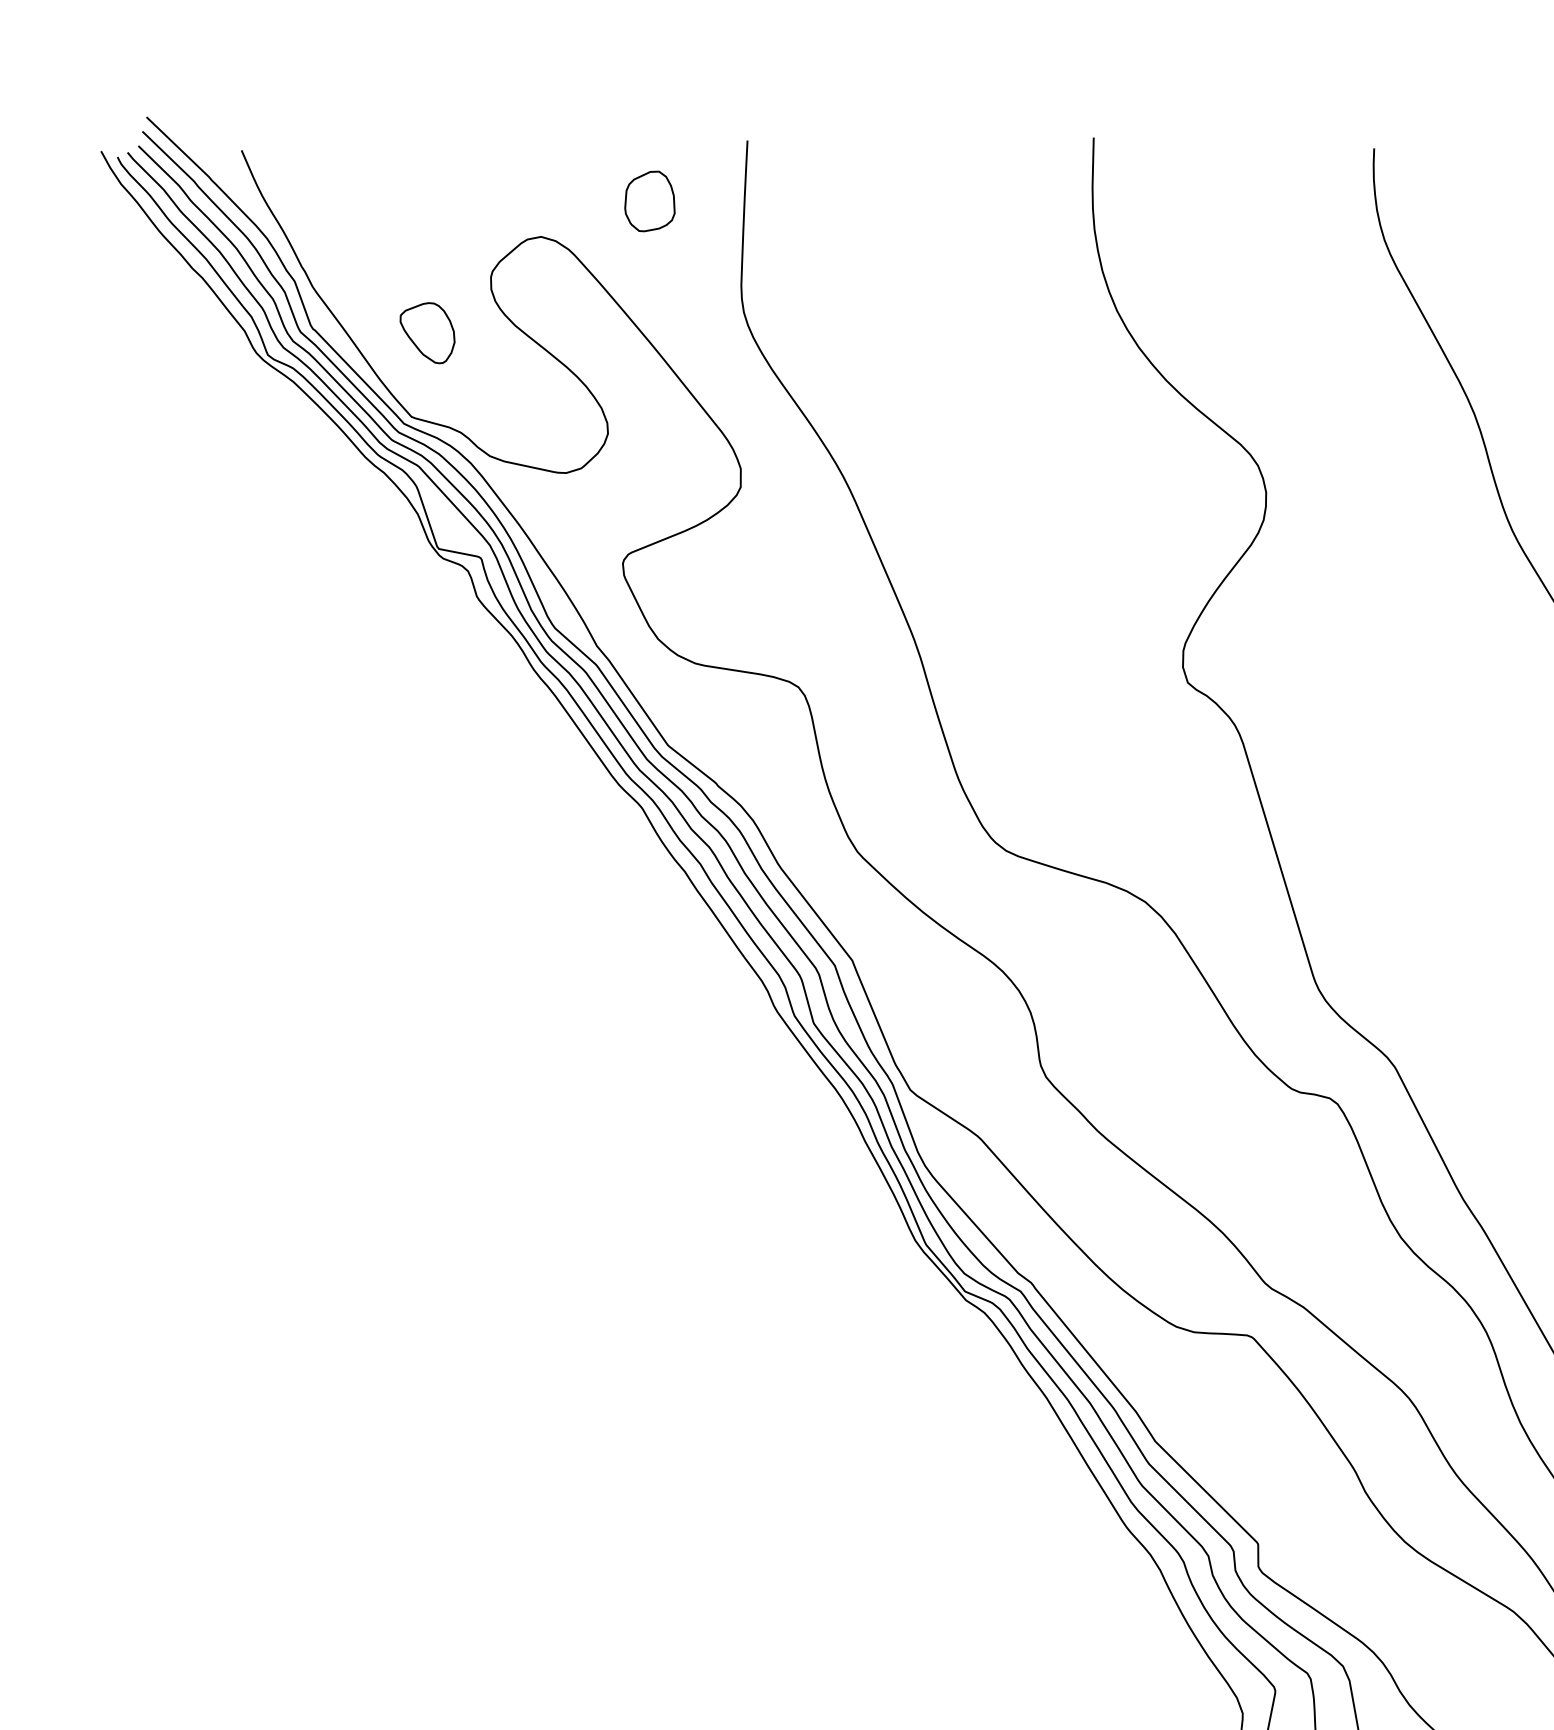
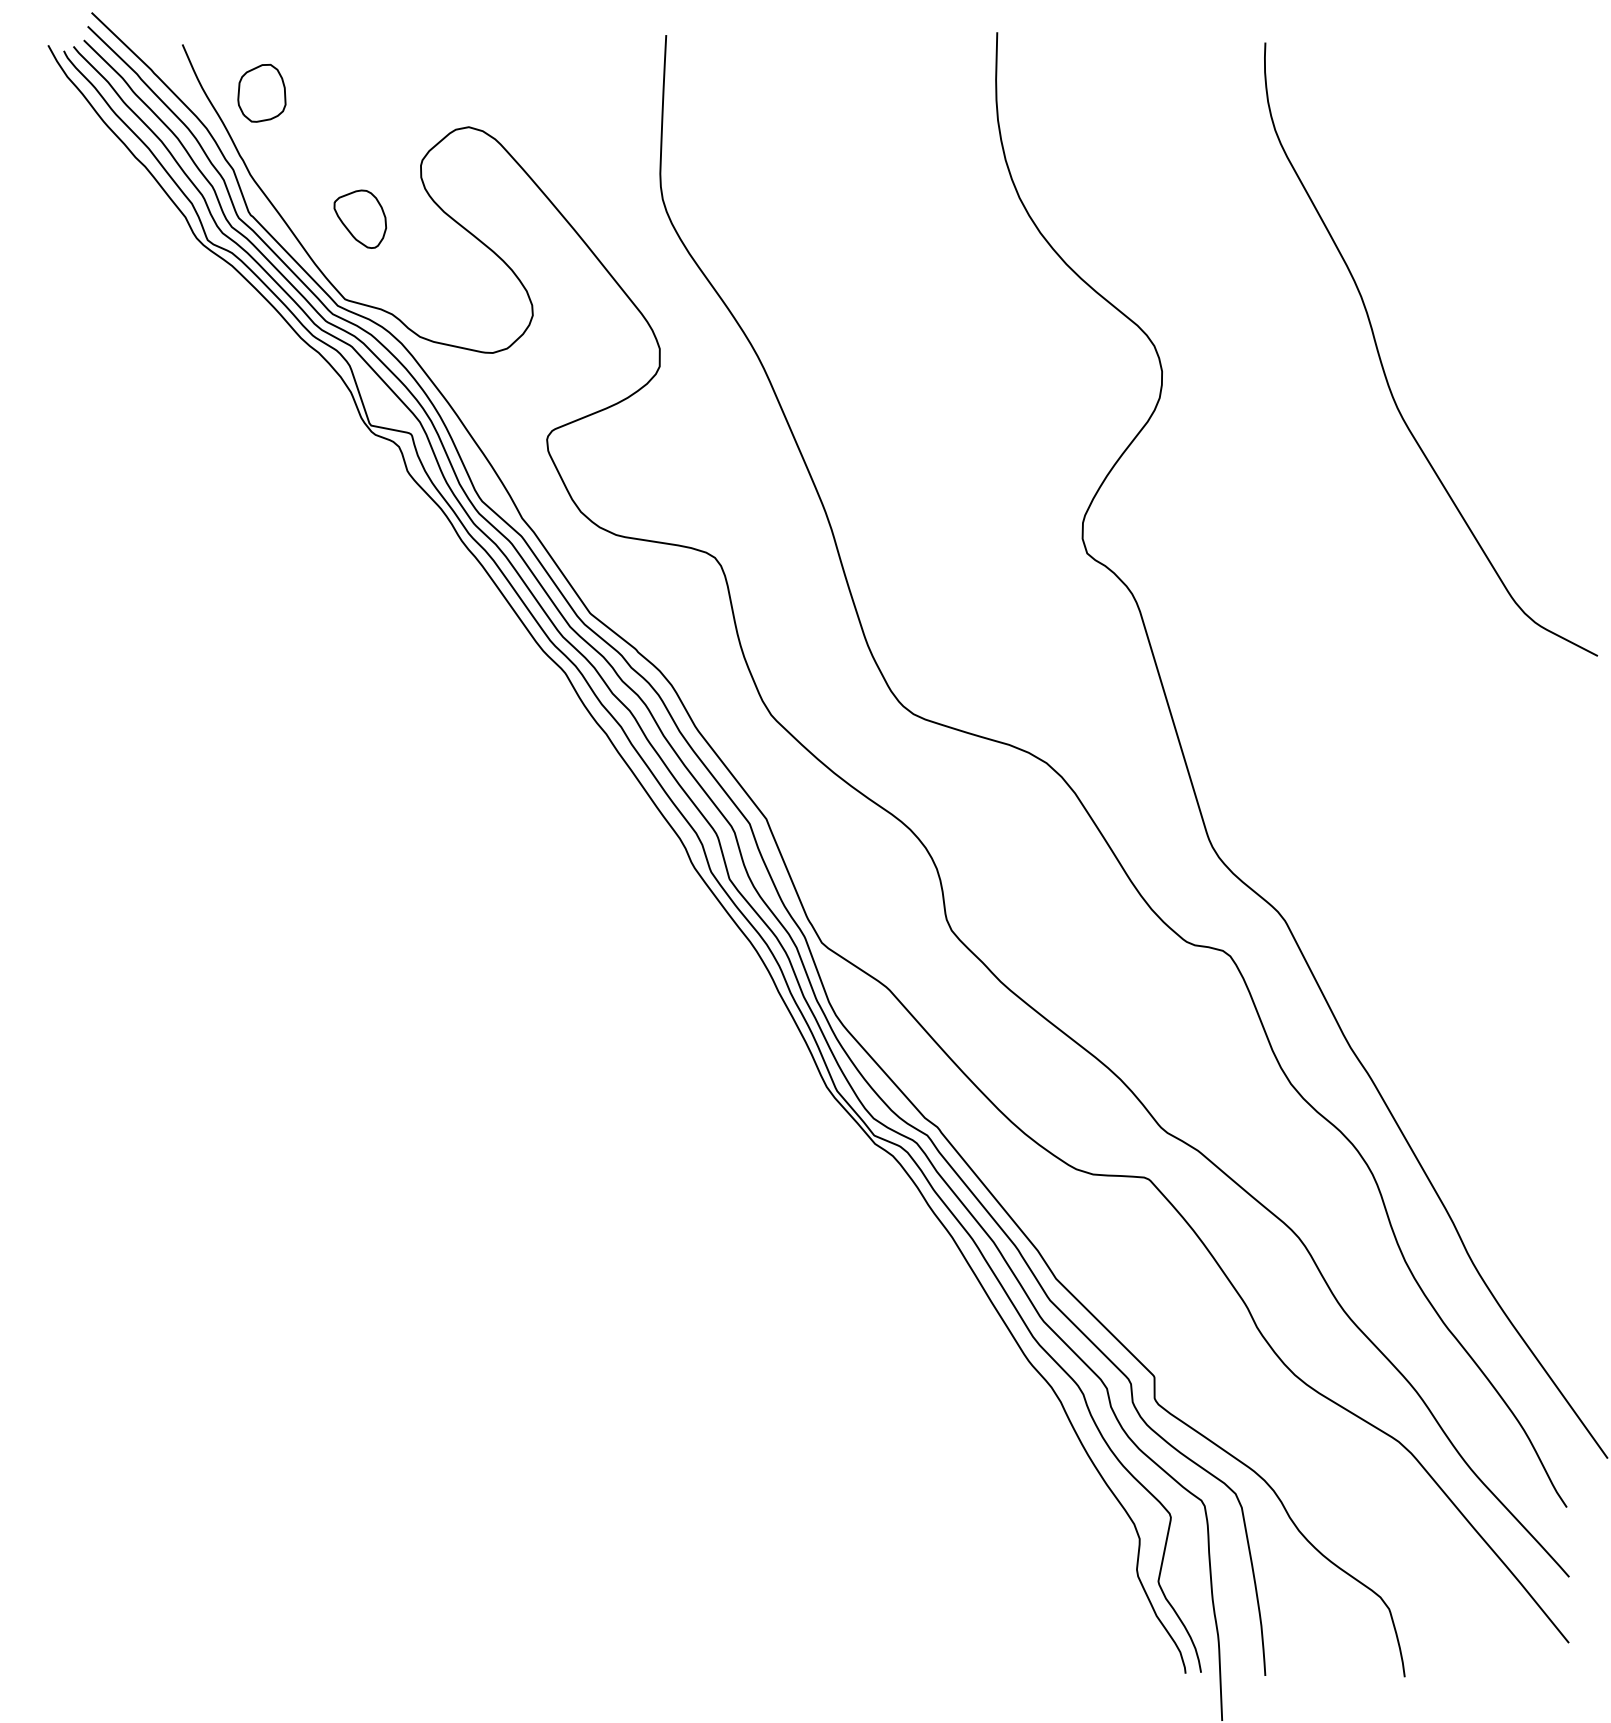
part: (649, 200) -> (261, 92), moved

